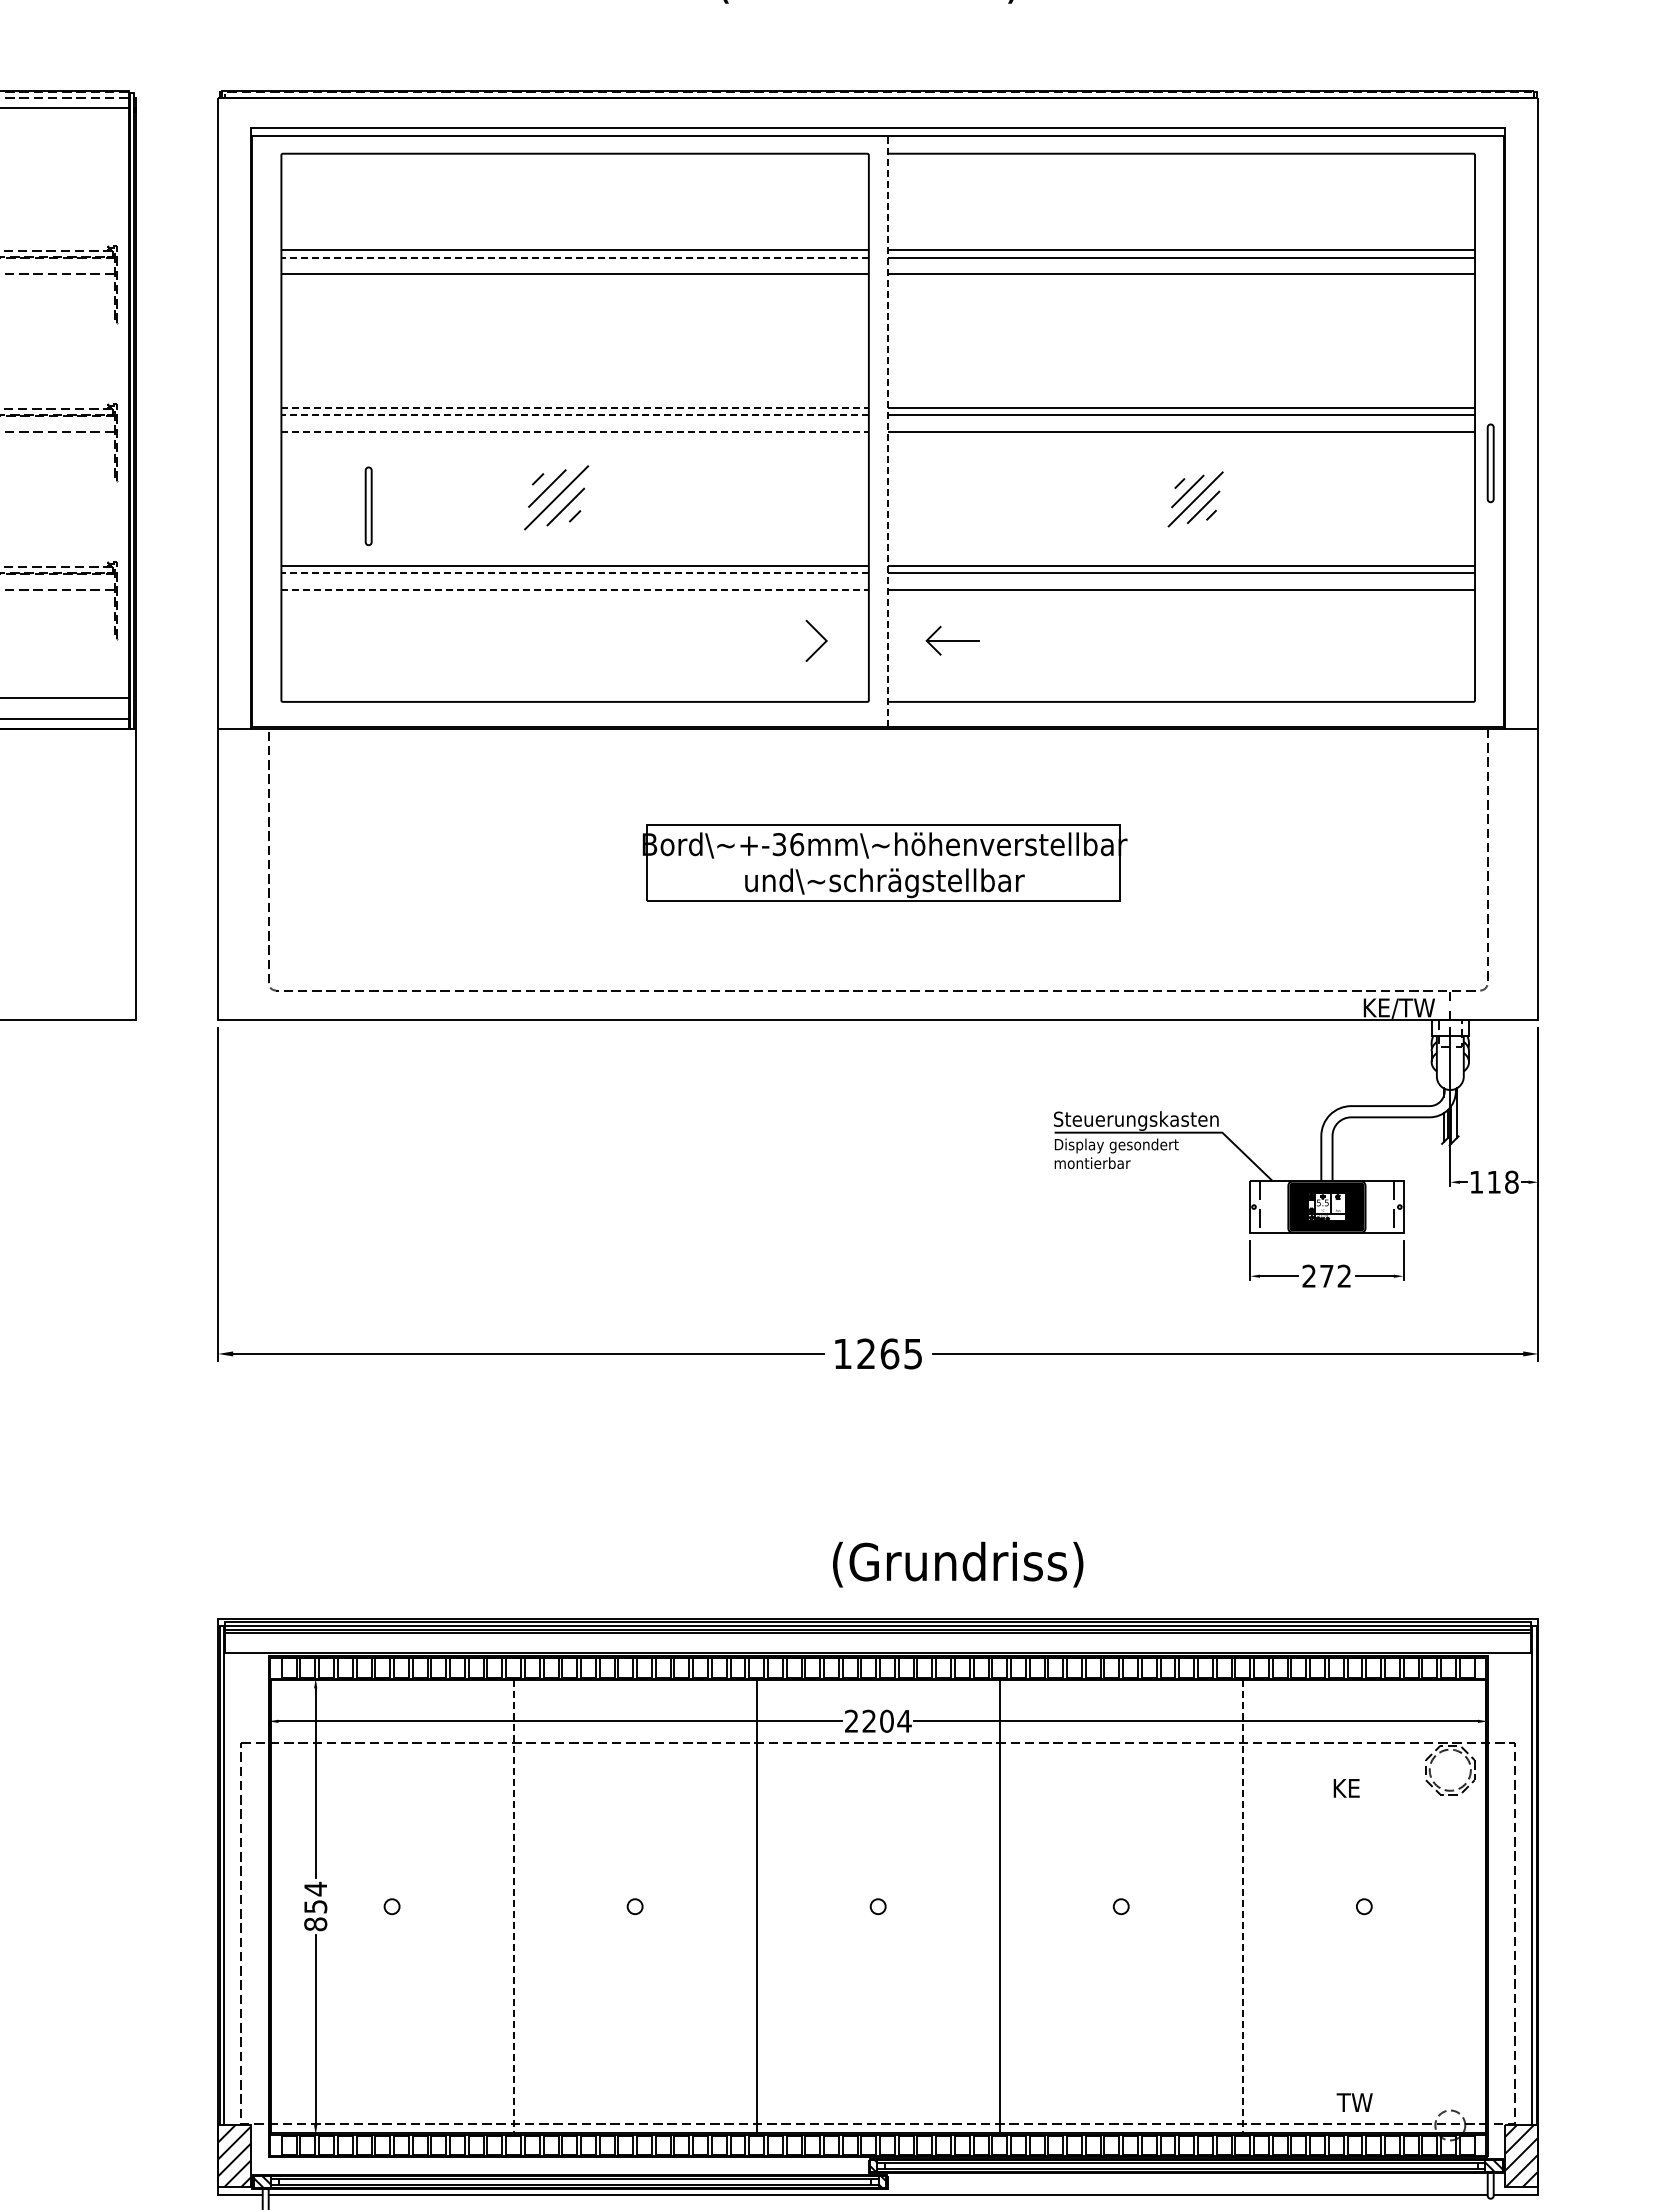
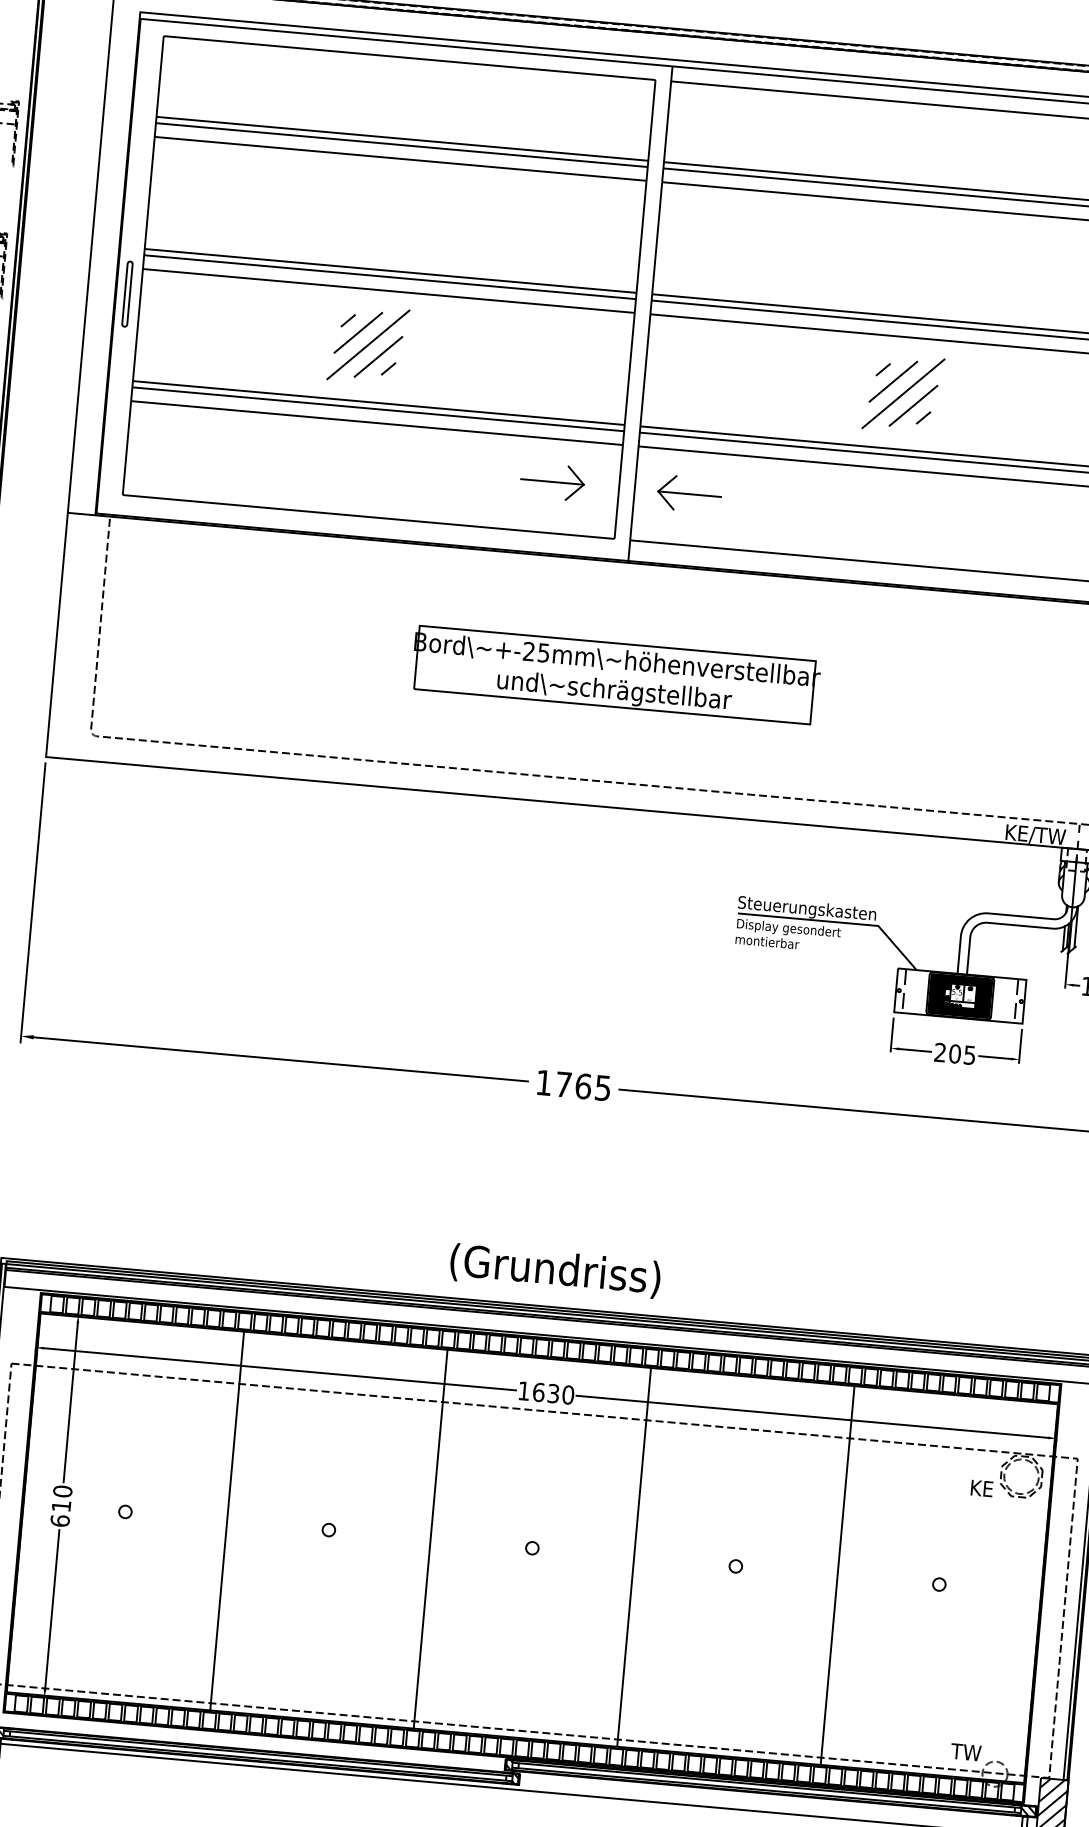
line: (575, 257) -> (402, 144), dashed -> solid
line: (575, 407) -> (390, 270), dashed -> solid
line: (575, 415) -> (390, 277), dashed -> solid
line: (887, 430) -> (650, 313), dashed -> solid
line: (575, 431) -> (389, 290), dashed -> solid
part: (556, 497) -> (368, 344), size x1.43
part: (1195, 499) -> (903, 393), size x1.67
part: (368, 506) -> (127, 294), moved
line: (575, 573) -> (378, 409), dashed -> solid
line: (575, 589) -> (377, 422), dashed -> solid
line: (788, 640) -> (551, 481), added
part: (952, 640) -> (689, 493), size x1.43
text: (788, 844) -> (536, 652), +-36mm -> +-25mm
text: (1335, 1275) -> (962, 1054), 272 -> 205
text: (865, 1353) -> (563, 1084), 1265 -> 1765
text: (958, 1564) -> (555, 1270), moved
text: (878, 1720) -> (546, 1392), 2204 -> 1630
text: (1346, 1788) -> (981, 1488), moved
text: (315, 1906) -> (61, 1506), 854 -> 610
line: (513, 1907) -> (227, 1521), dashed -> solid
line: (1242, 1907) -> (837, 1576), dashed -> solid
text: (1354, 2102) -> (965, 1752), moved

